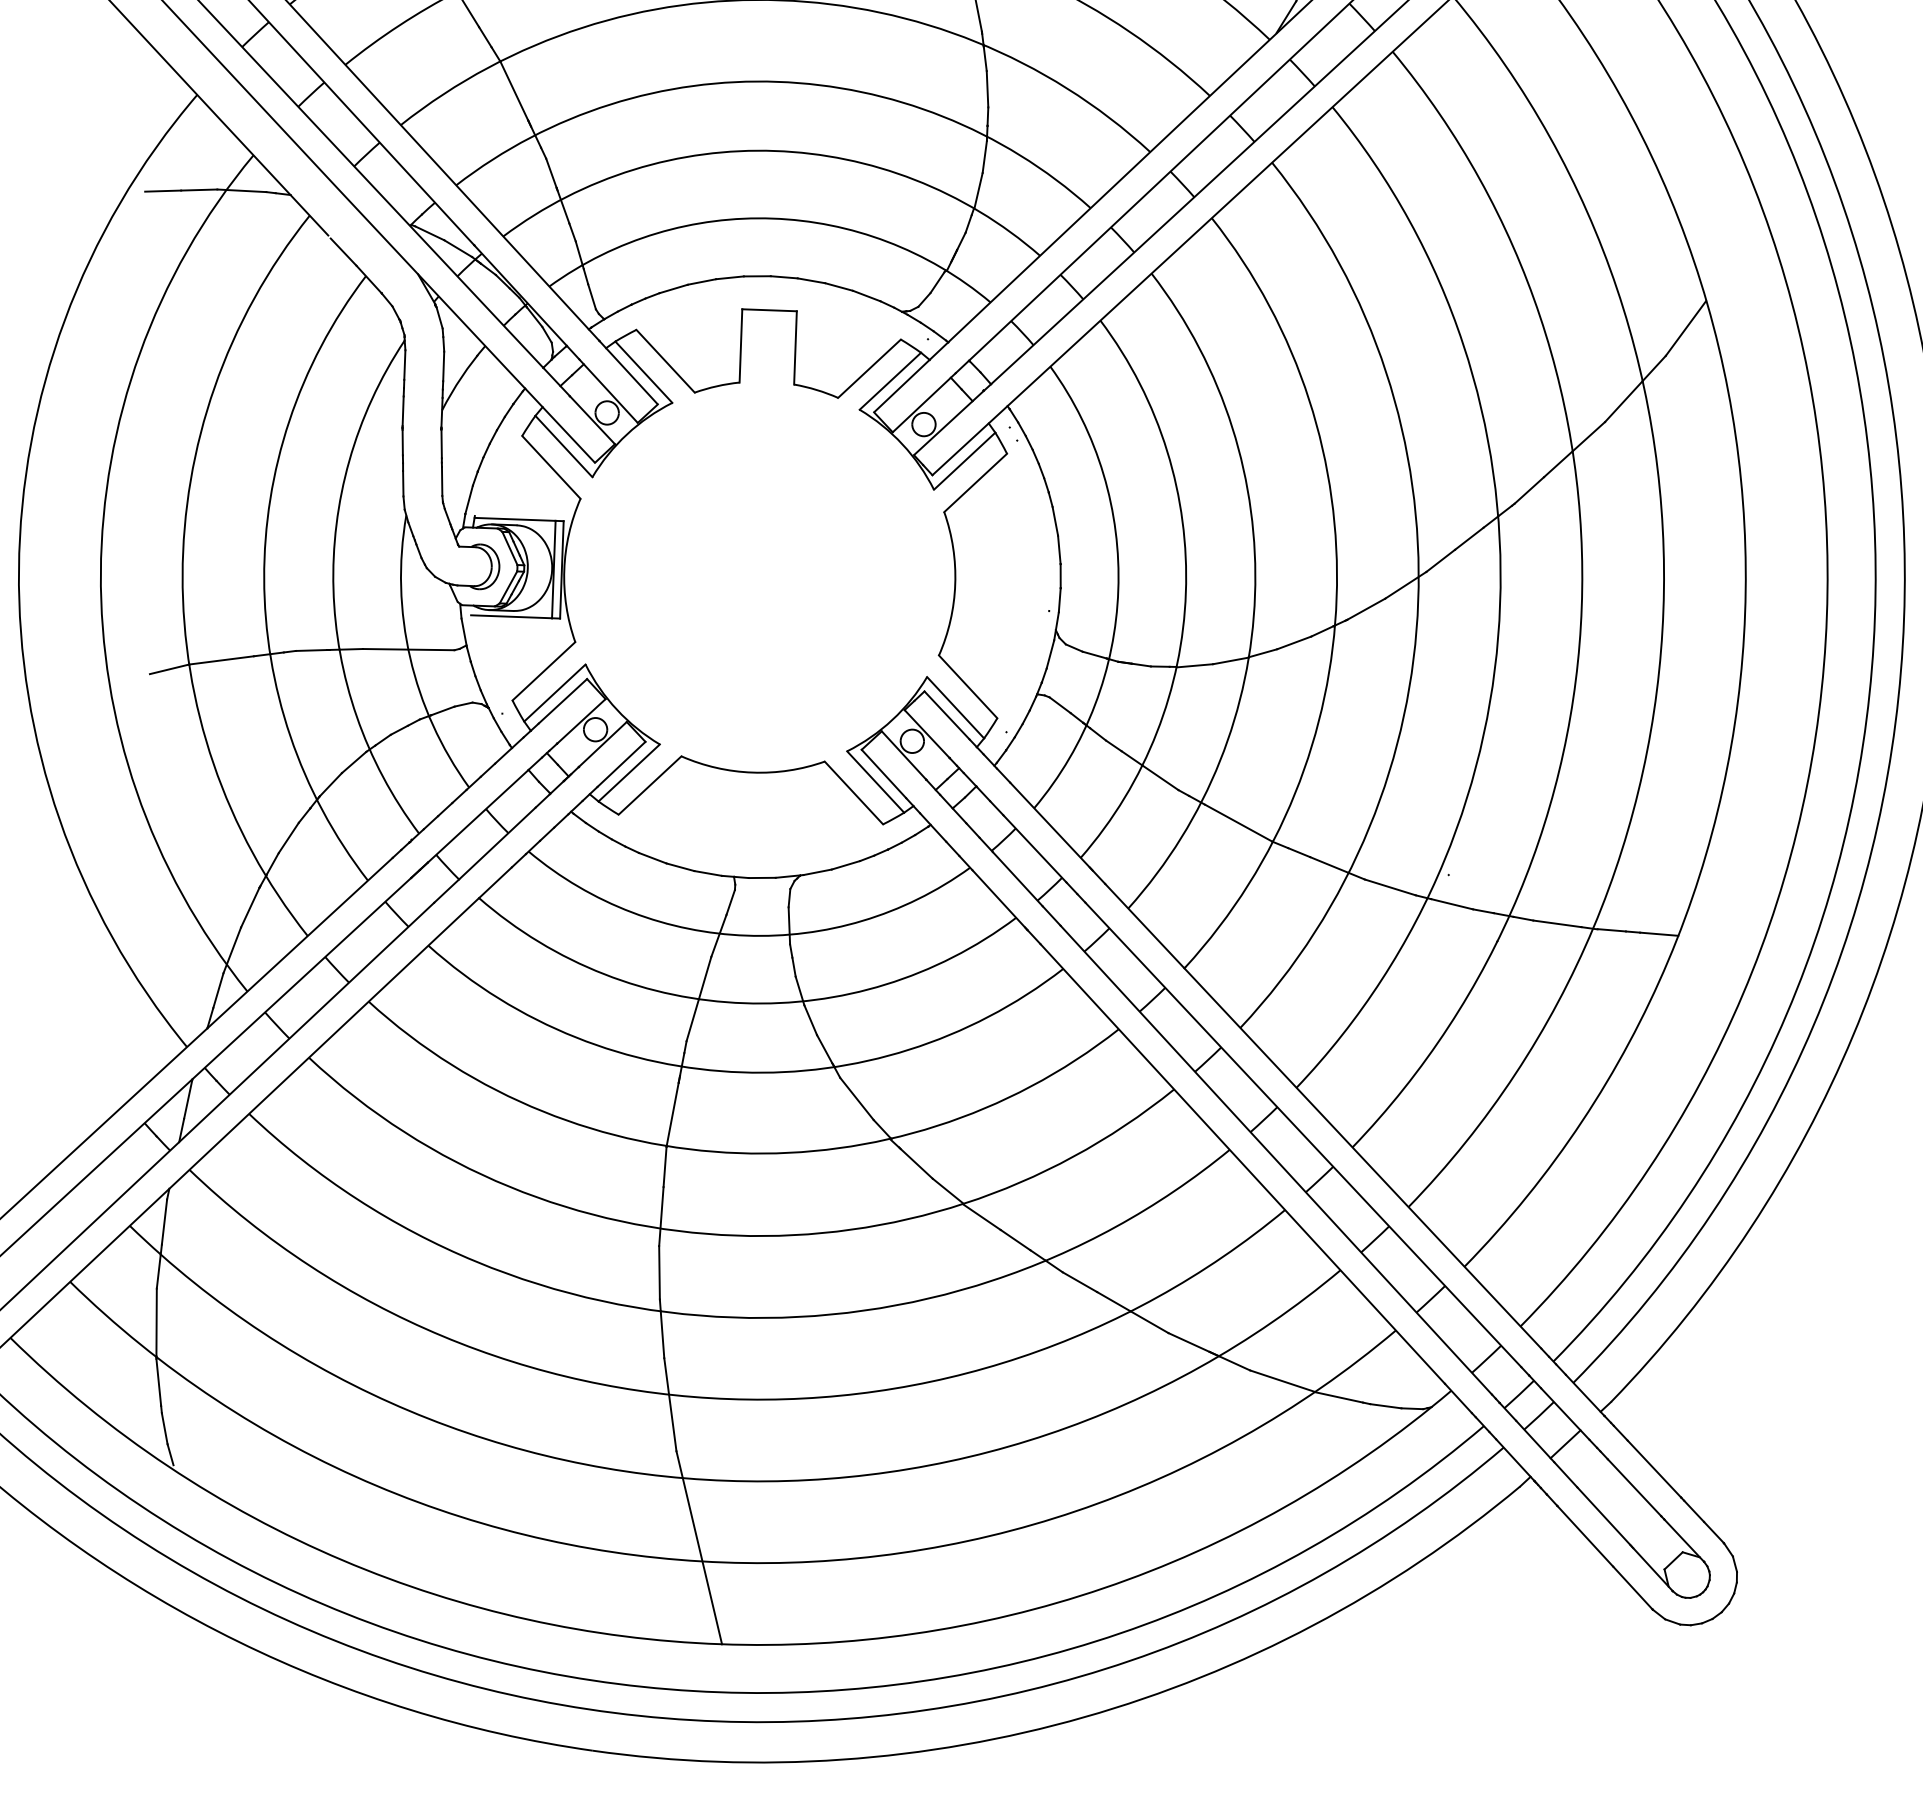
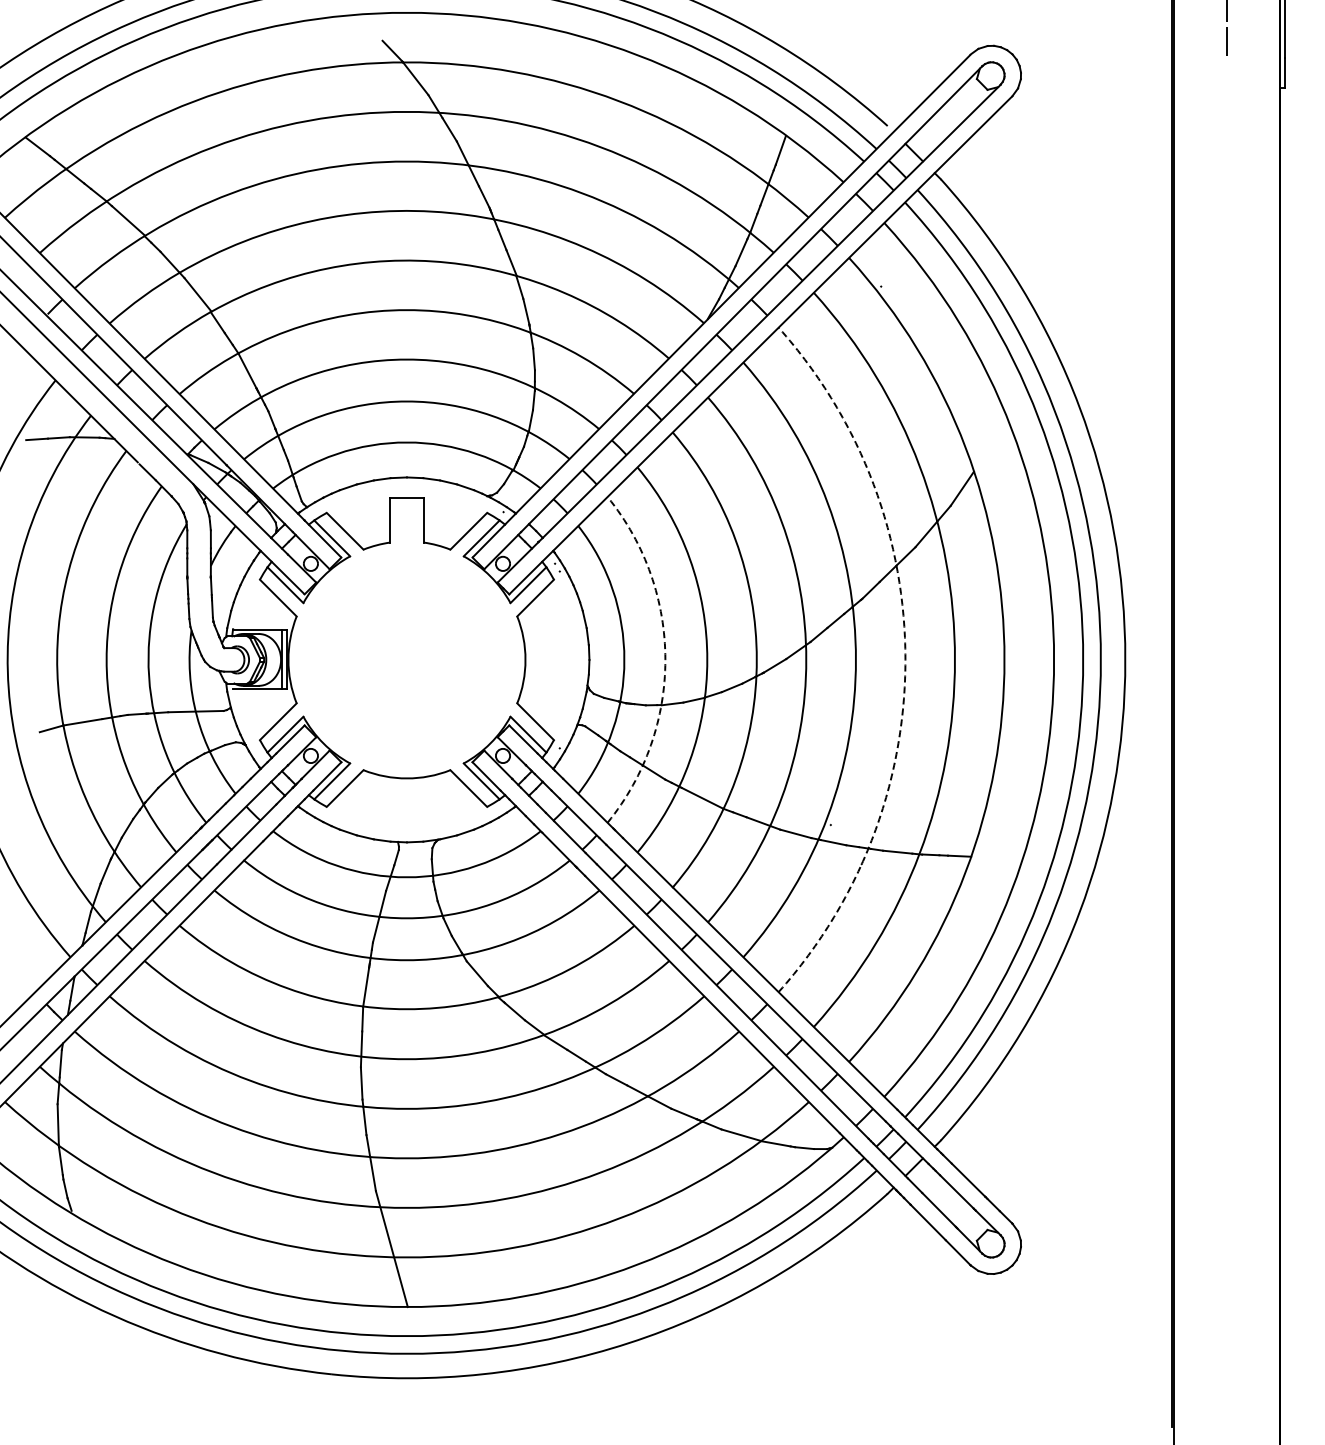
arc: (1186, 592) -> (665, 659), solid -> dashed
arc: (1581, 606) -> (905, 659), solid -> dashed

